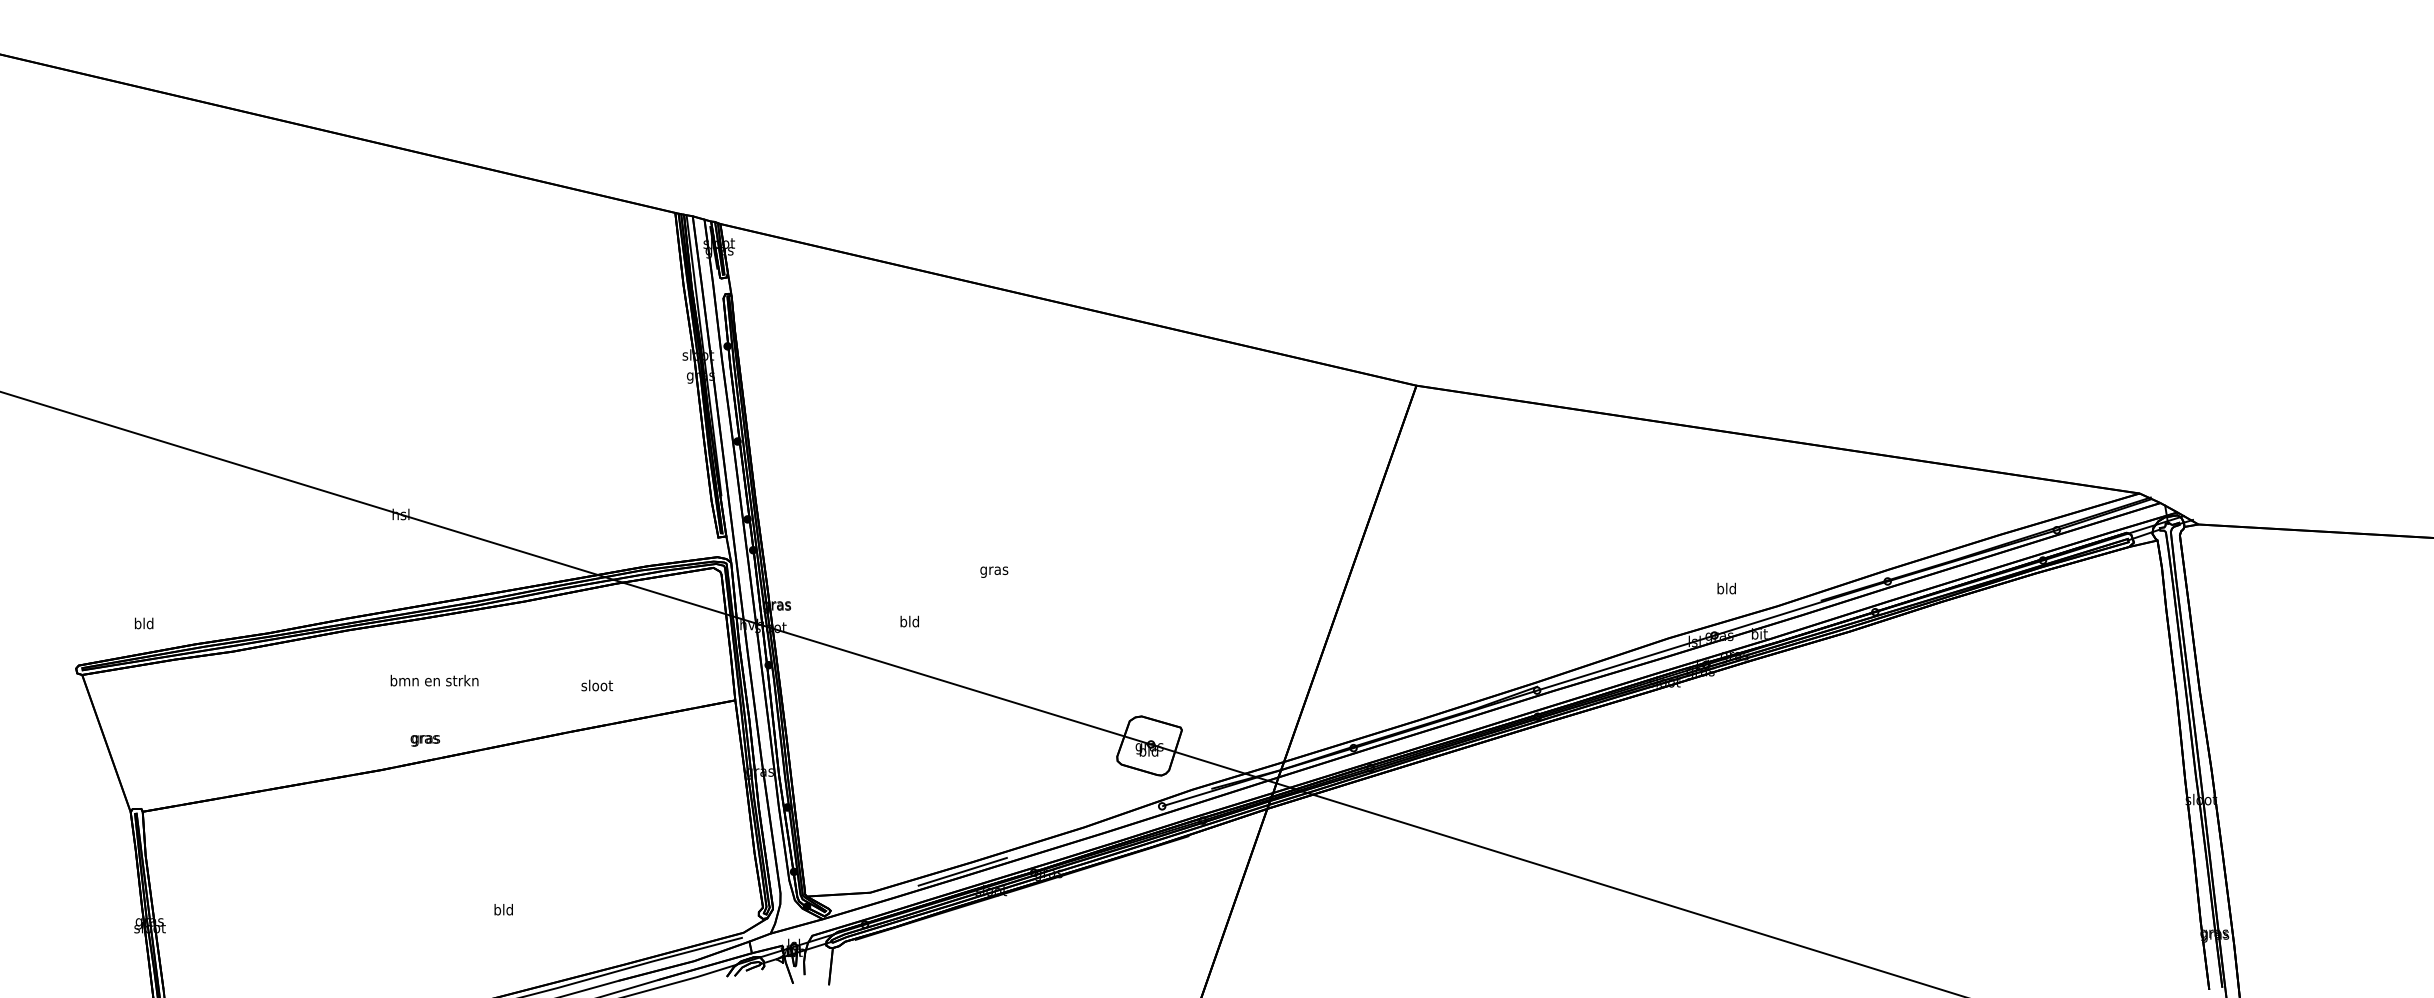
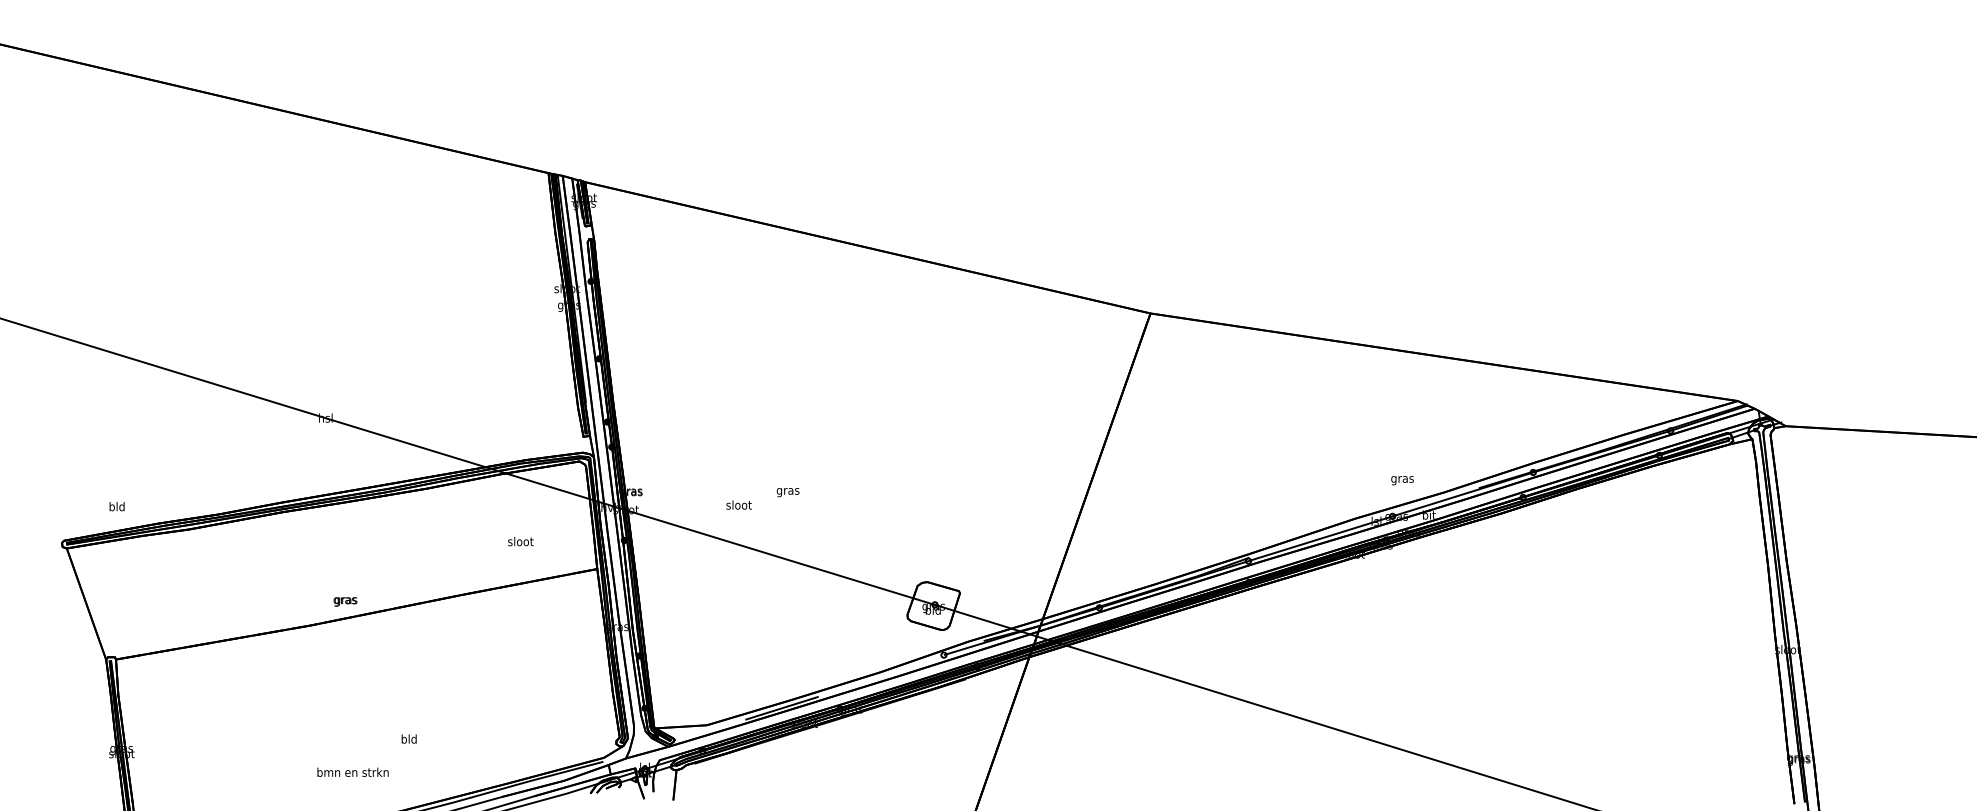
text: (994, 571) -> (788, 491), moved
text: (1726, 589) -> (1402, 479), bld -> gras
text: (909, 621) -> (738, 504), bld -> sloot
text: (434, 680) -> (352, 772), moved
text: (596, 685) -> (520, 541), moved

